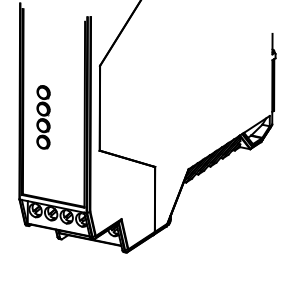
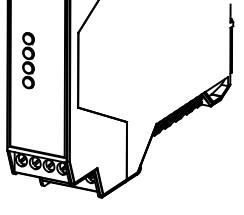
part: (43, 117) -> (28, 60), moved

